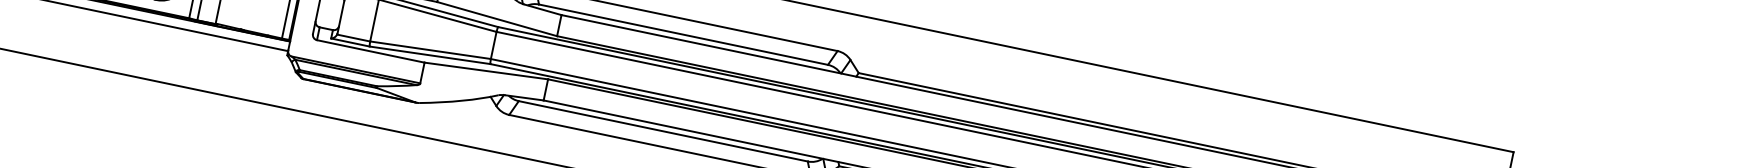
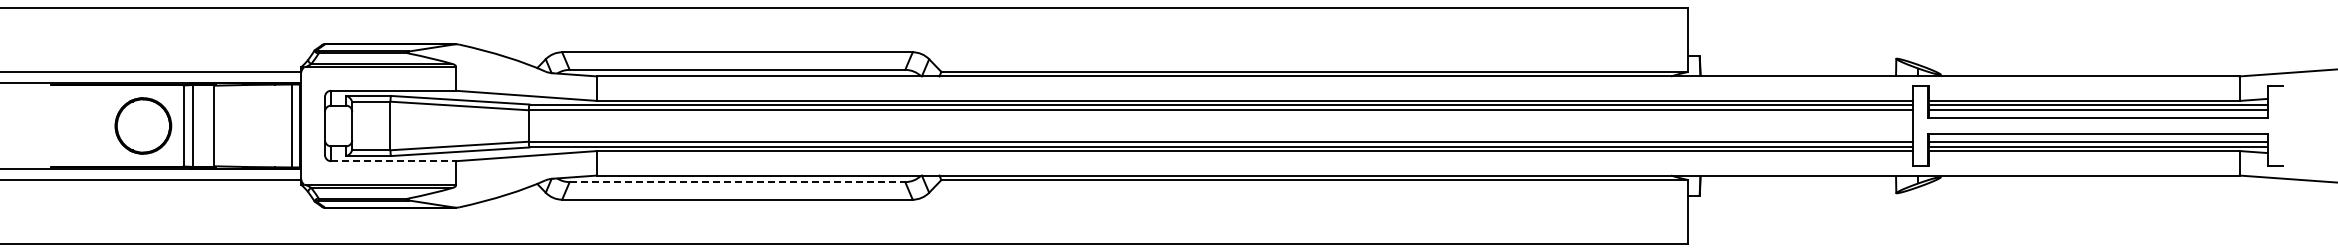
line: (370, 51) -> (393, 161), solid -> dashed
line: (663, 131) -> (737, 182), solid -> dashed

